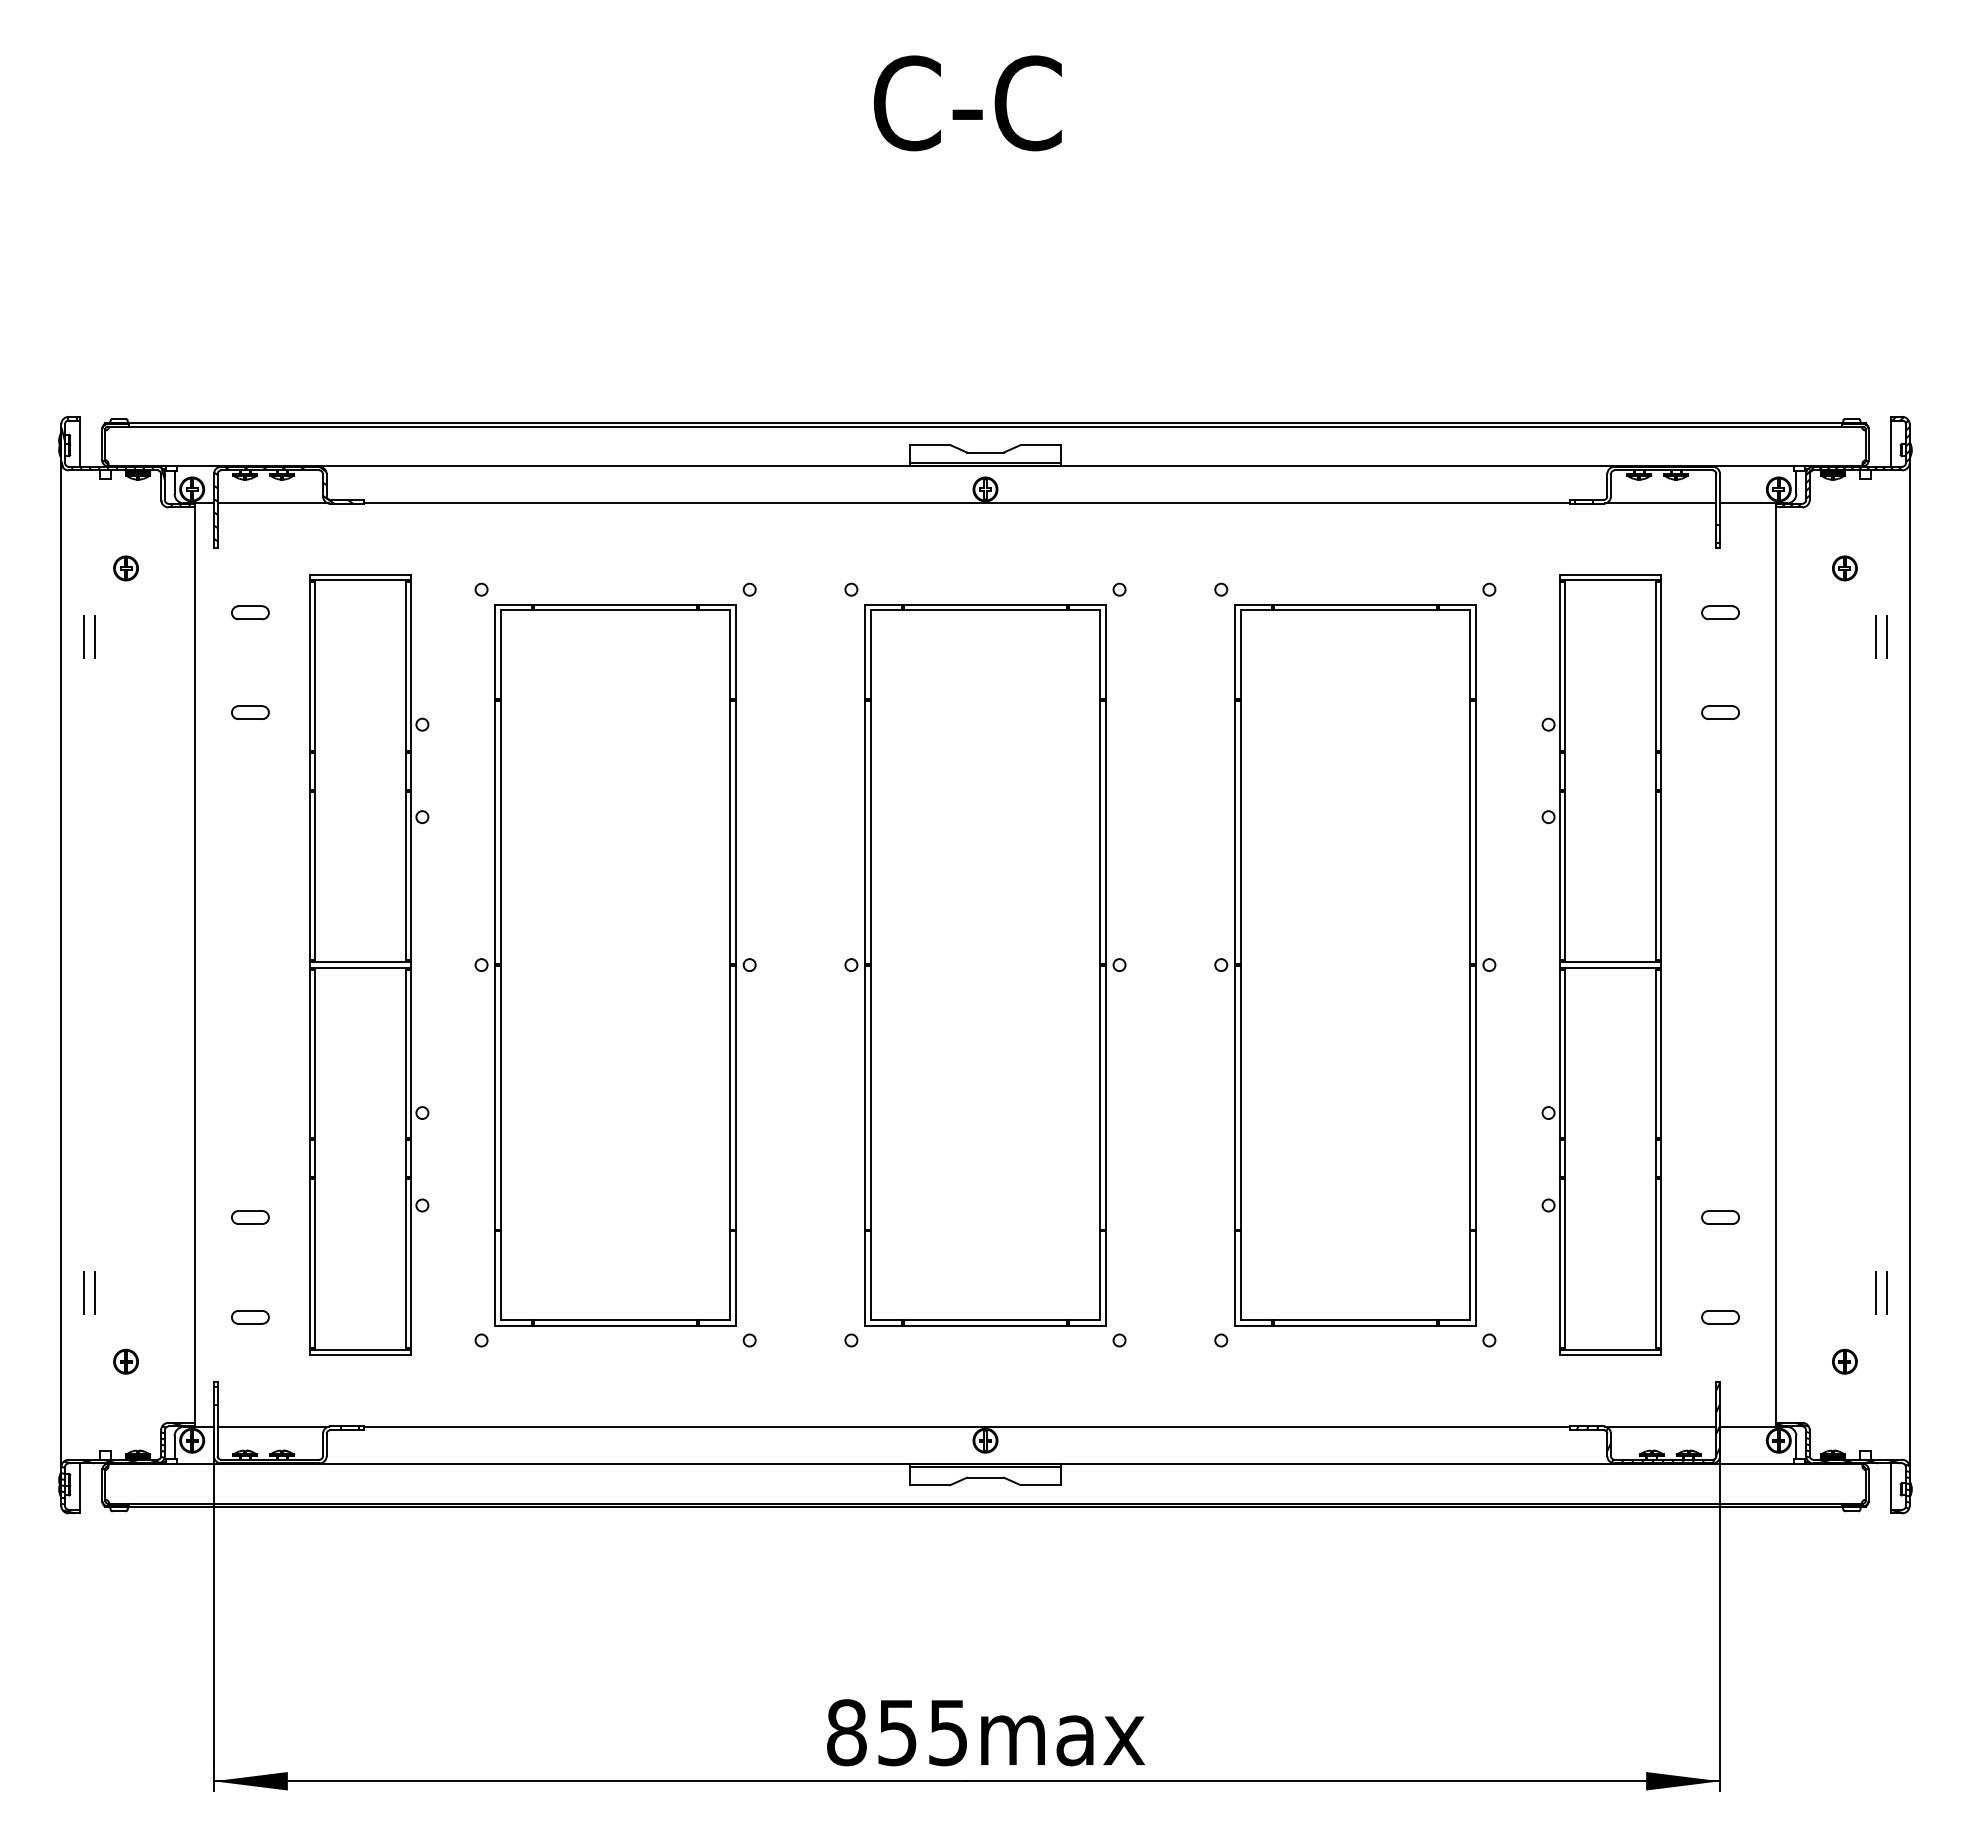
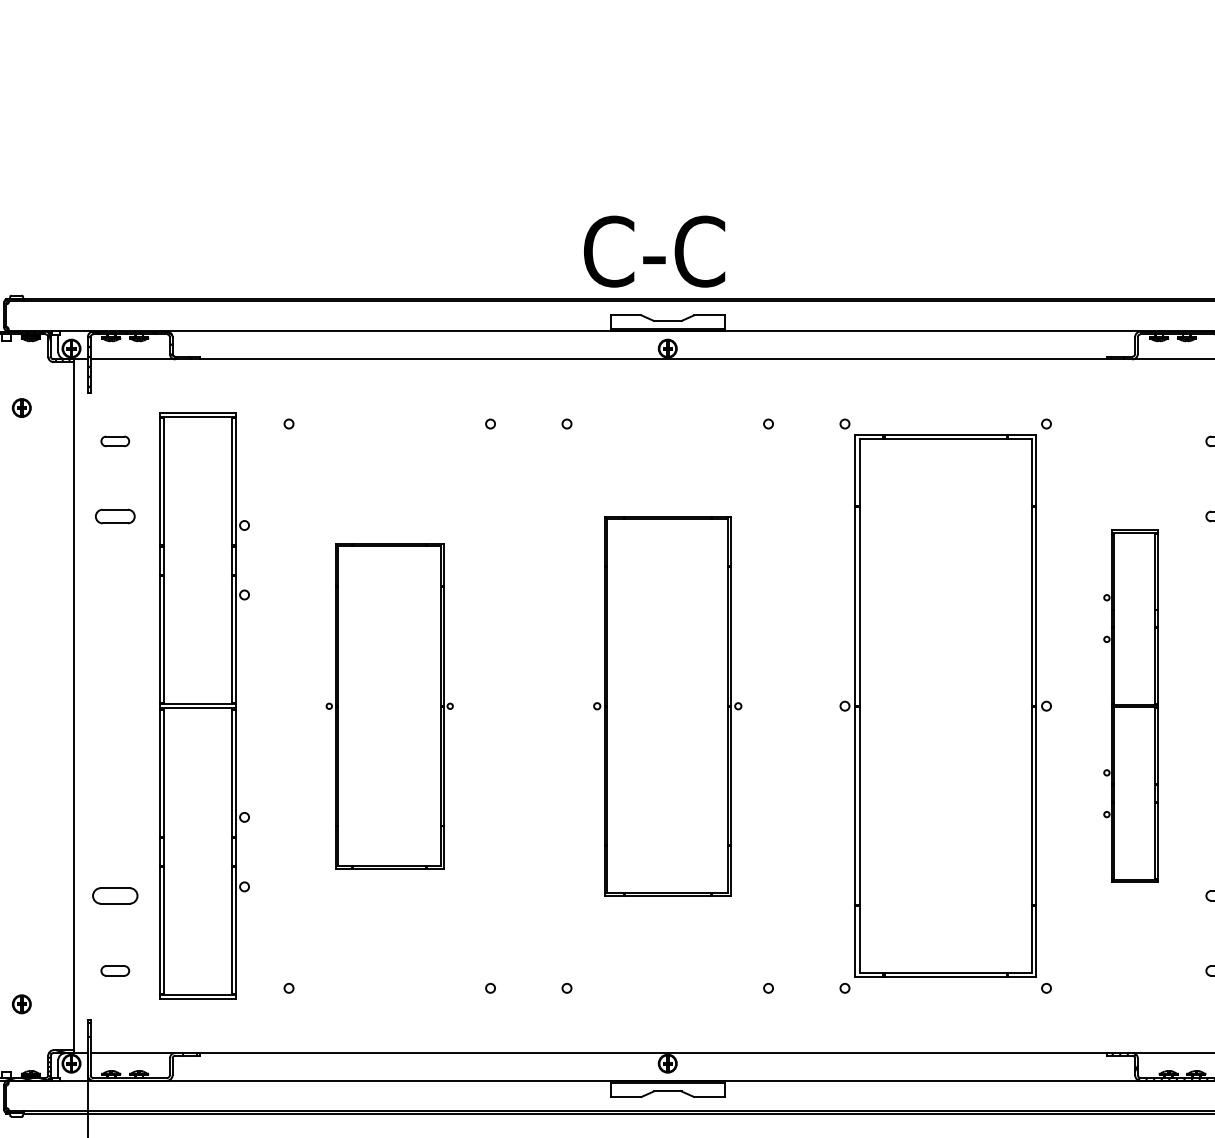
text: (967, 103) -> (654, 251), moved
part: (250, 712) -> (115, 516), size x1.4
part: (1601, 964) -> (1130, 705), size x0.6
part: (615, 965) -> (389, 706), size x0.6
part: (985, 965) -> (667, 706), size x0.7
part: (250, 1217) -> (115, 895), size x1.6

